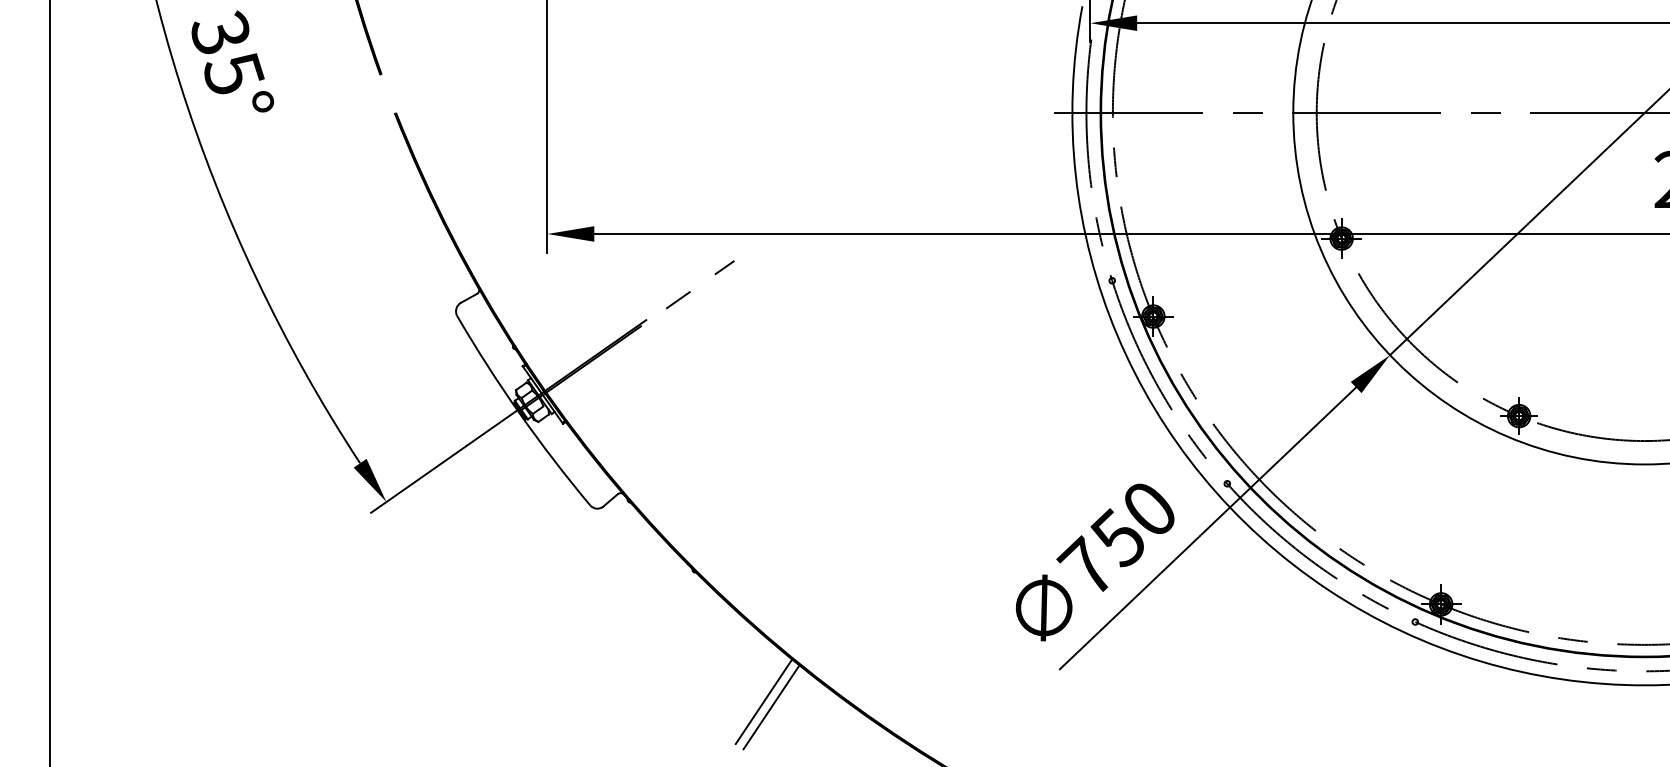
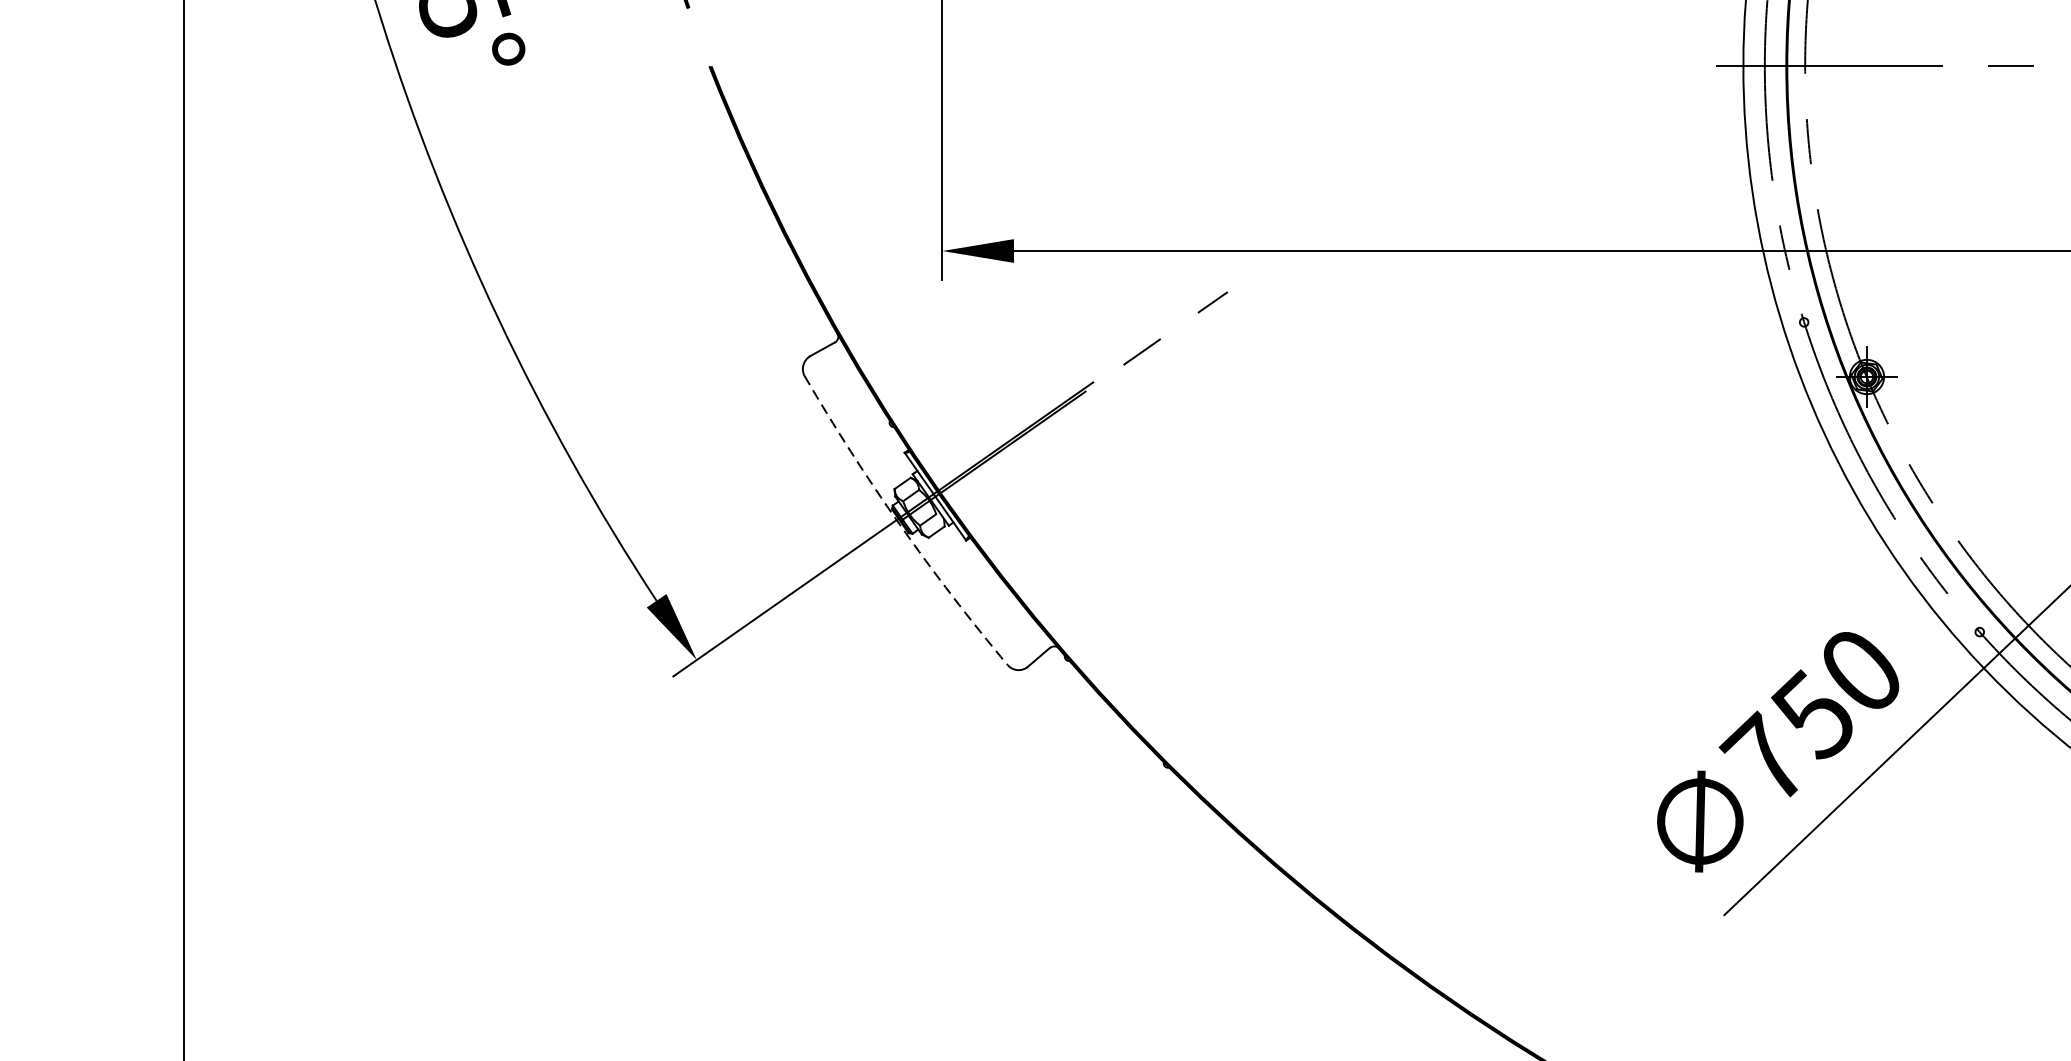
arc: (519, 413) -> (899, 524), solid -> dashed
line: (763, 701) -> (1272, 964), removed
line: (771, 707) -> (1284, 973), removed

